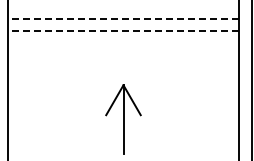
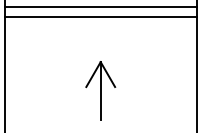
line: (123, 19) -> (100, 7), dashed -> solid
line: (123, 31) -> (100, 17), dashed -> solid

